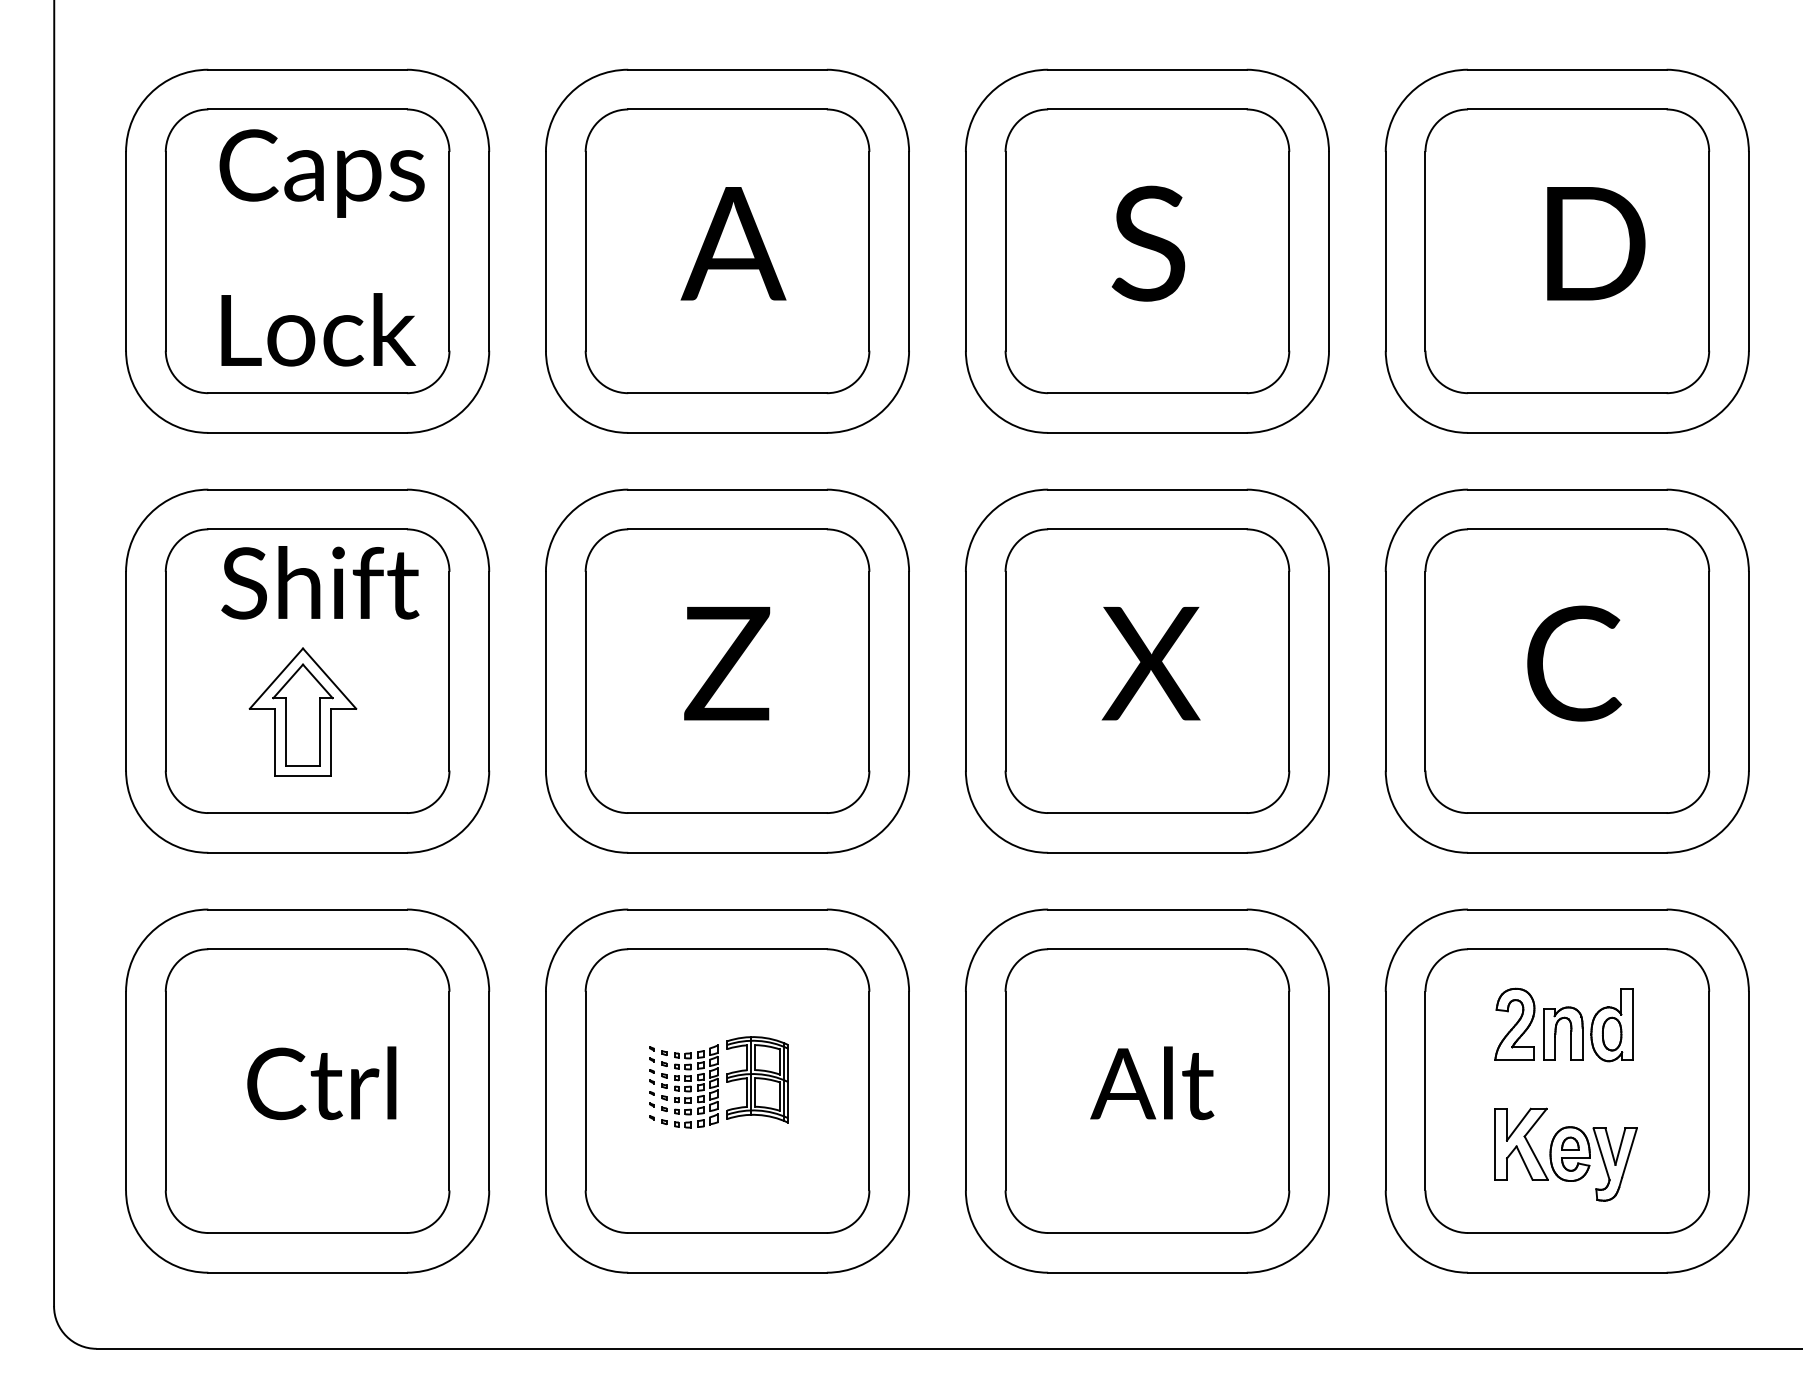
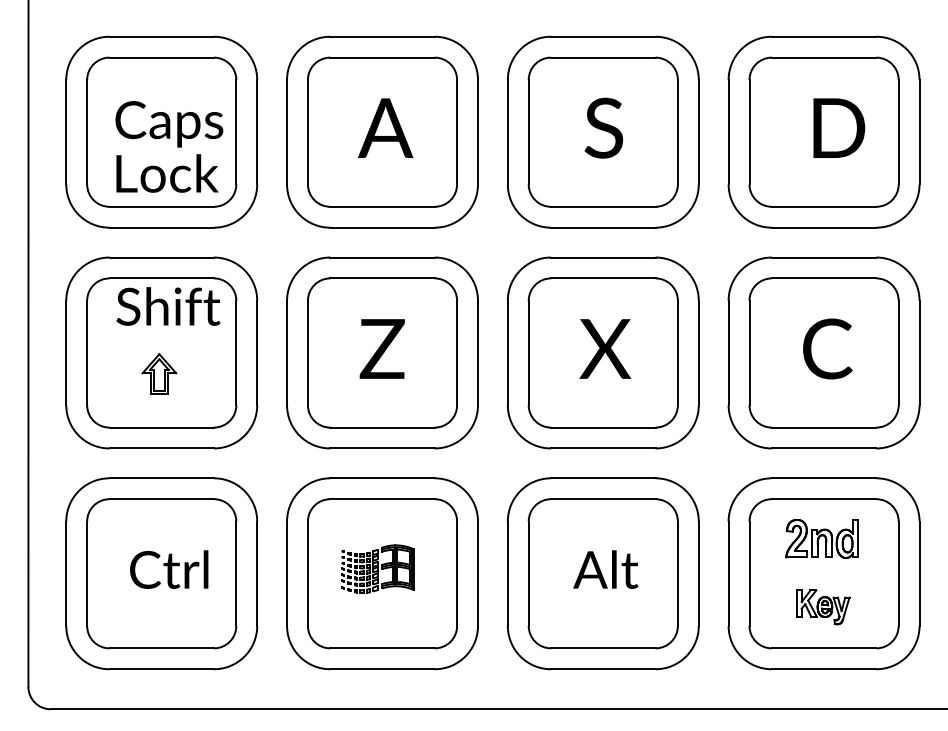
text: (322, 173) -> (169, 124), moved
part: (303, 710) -> (159, 373), size x0.6
part: (1566, 1155) -> (823, 607), size x0.7

